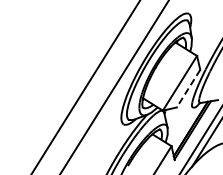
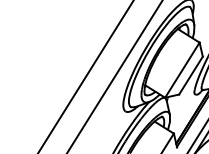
line: (188, 89) -> (190, 76), dashed -> solid

